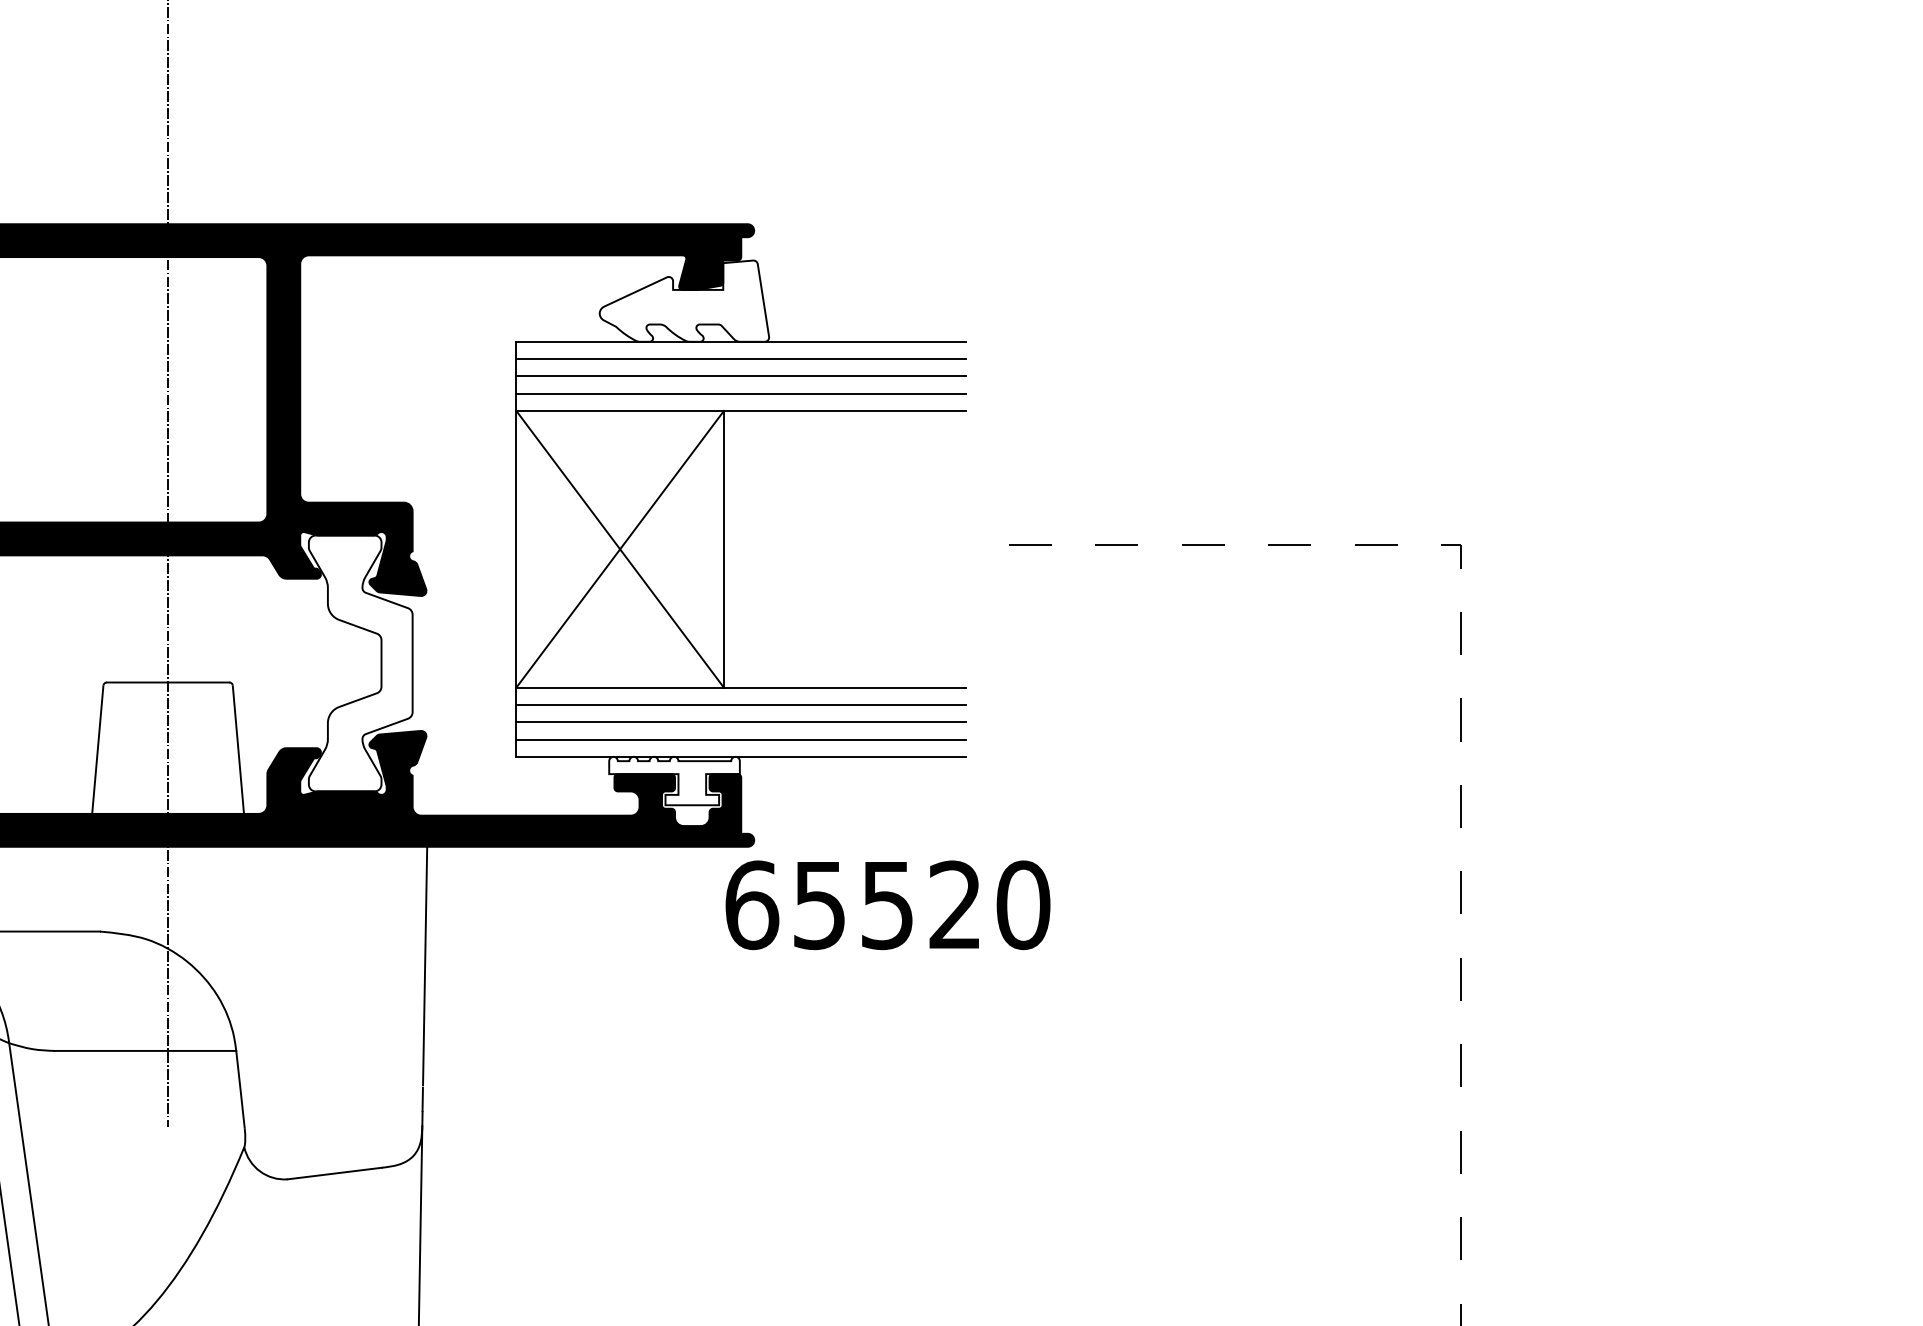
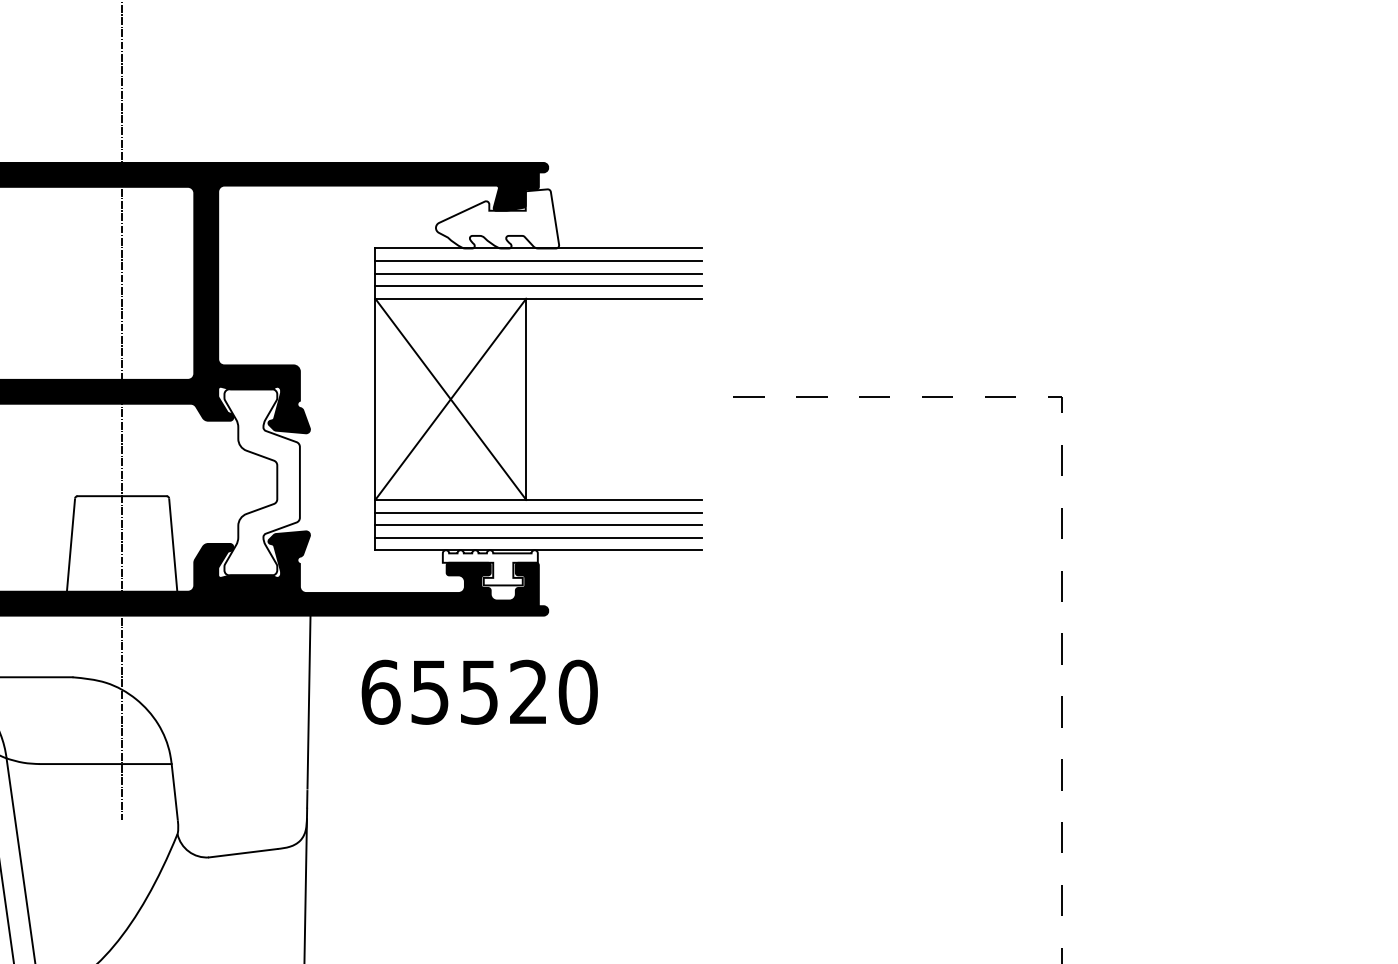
text: (887, 905) -> (479, 692), moved

